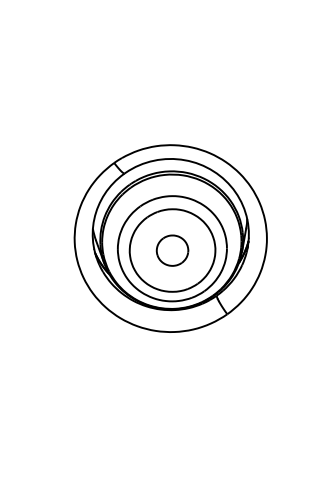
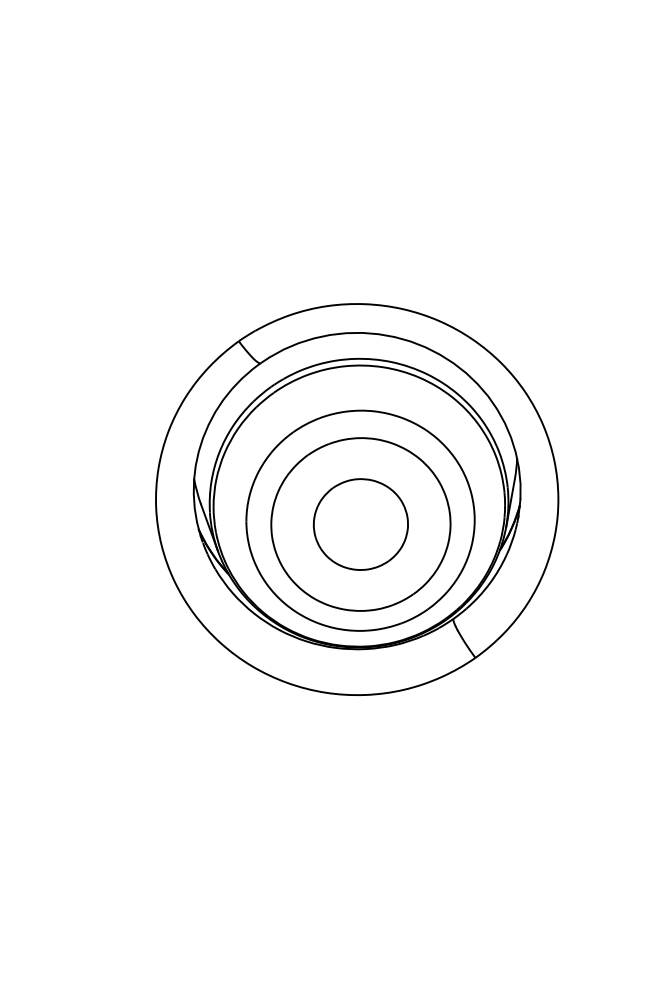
part: (172, 250) -> (360, 524), size x1.43

